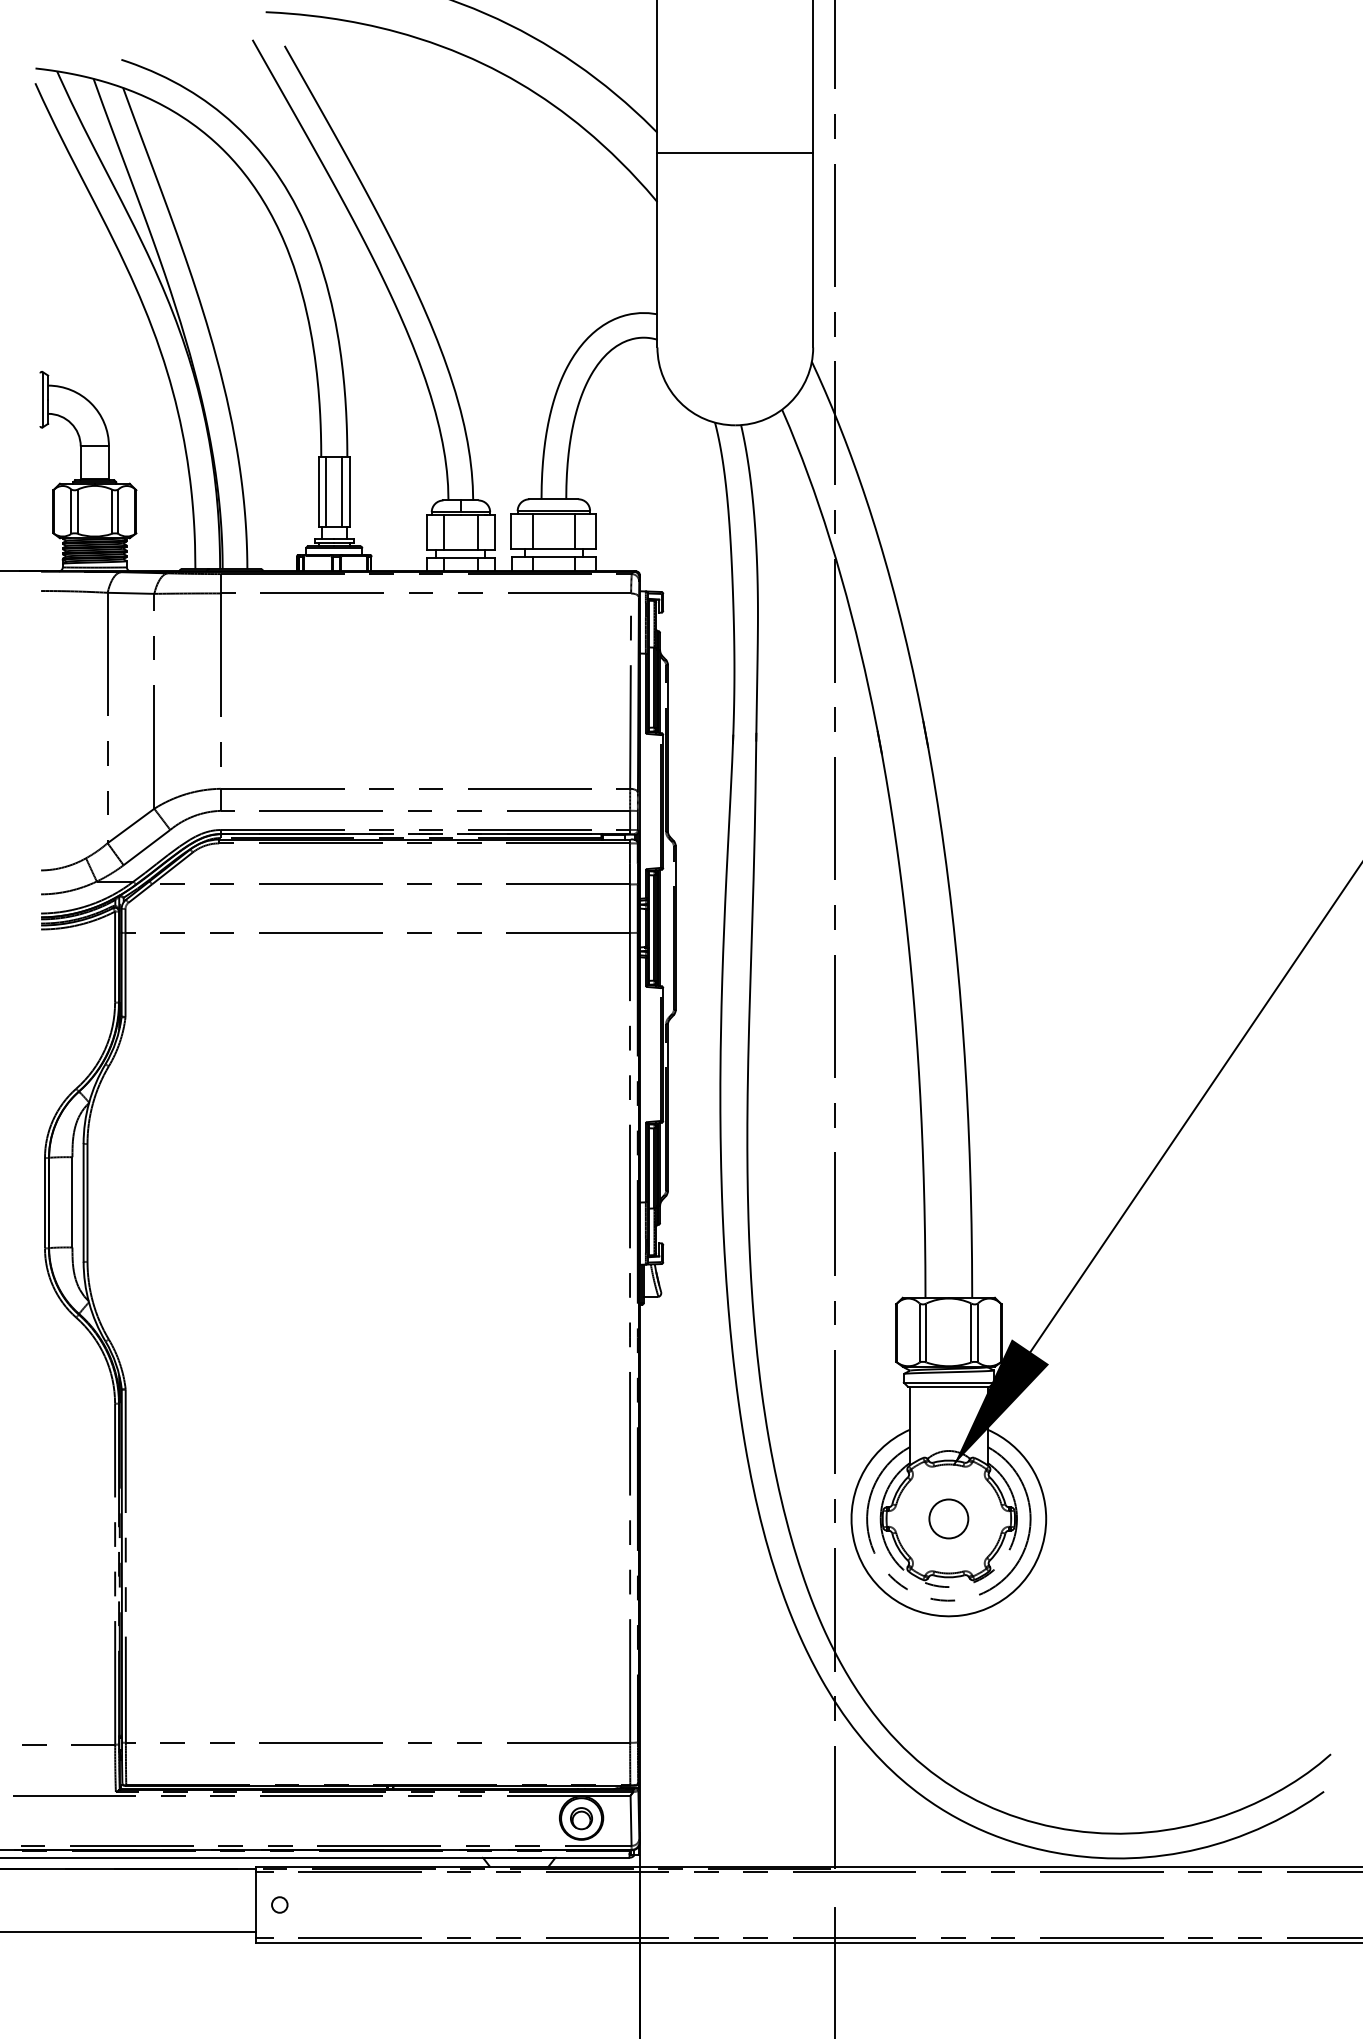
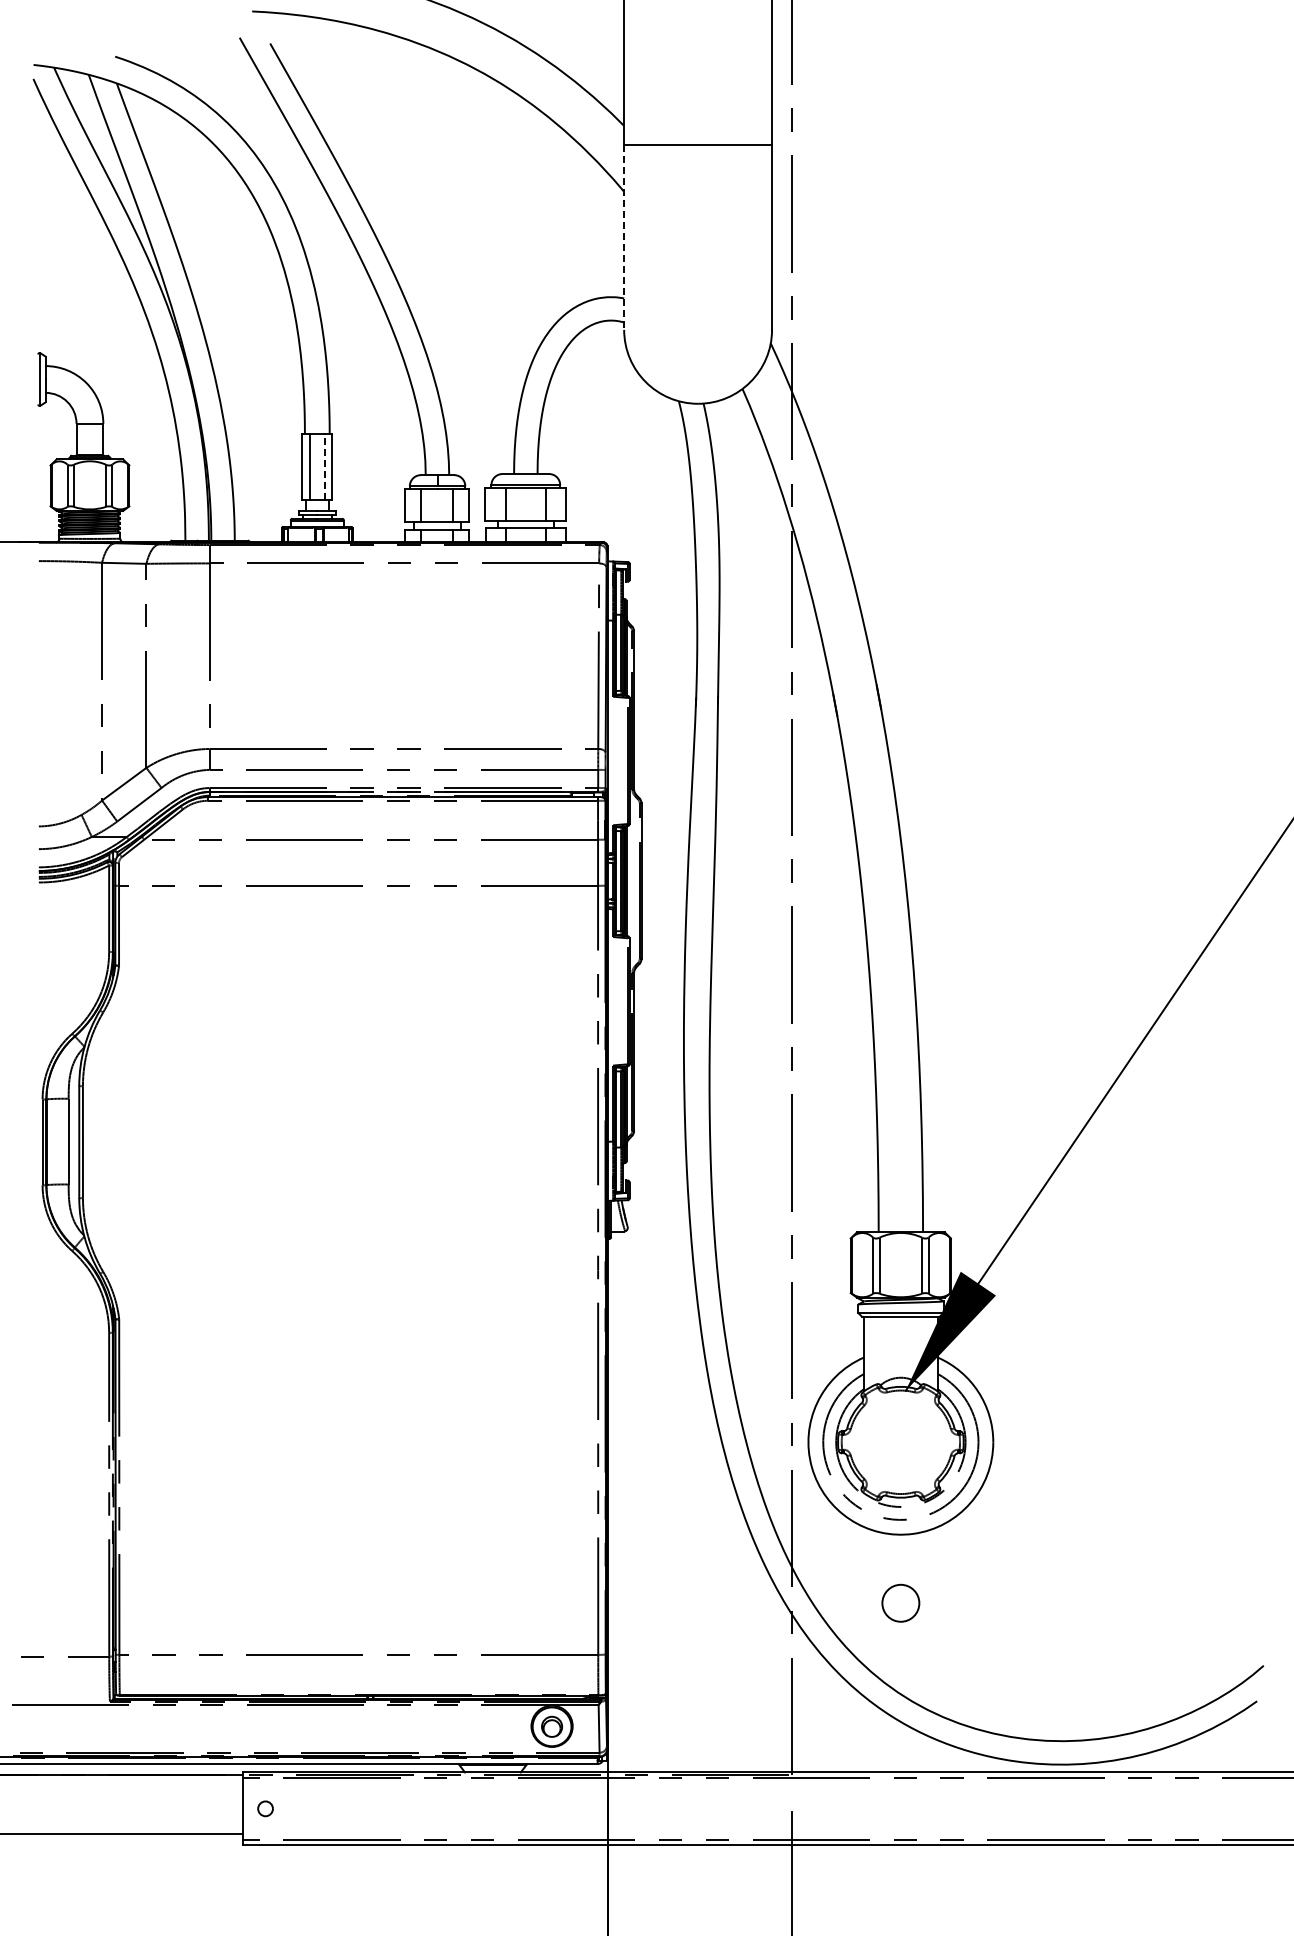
line: (657, 250) -> (624, 237), solid -> dashed
line: (341, 491) -> (324, 466), solid -> dashed
circle: (948, 1518) -> (900, 1602), moved

